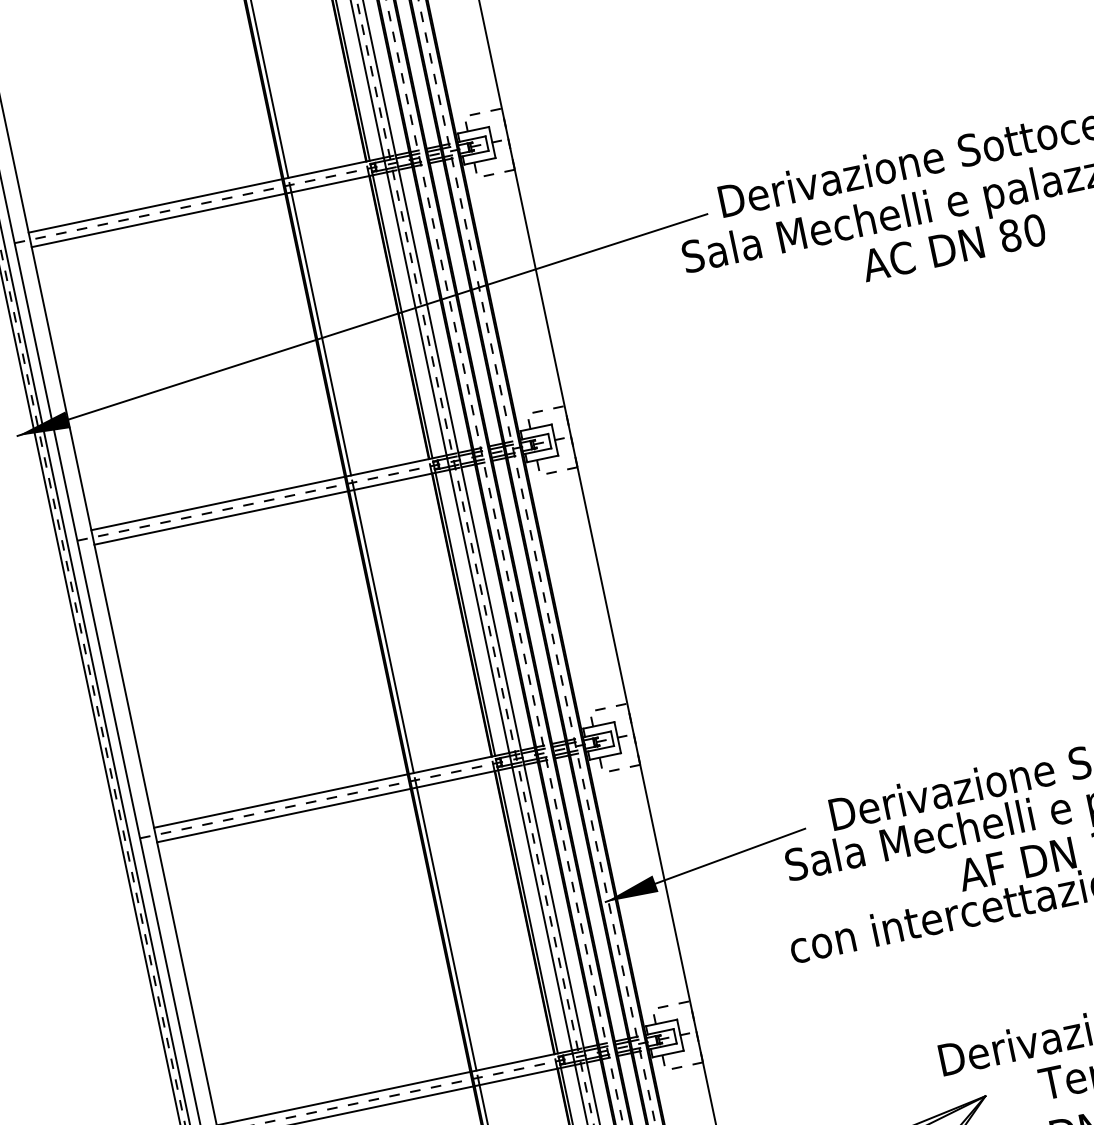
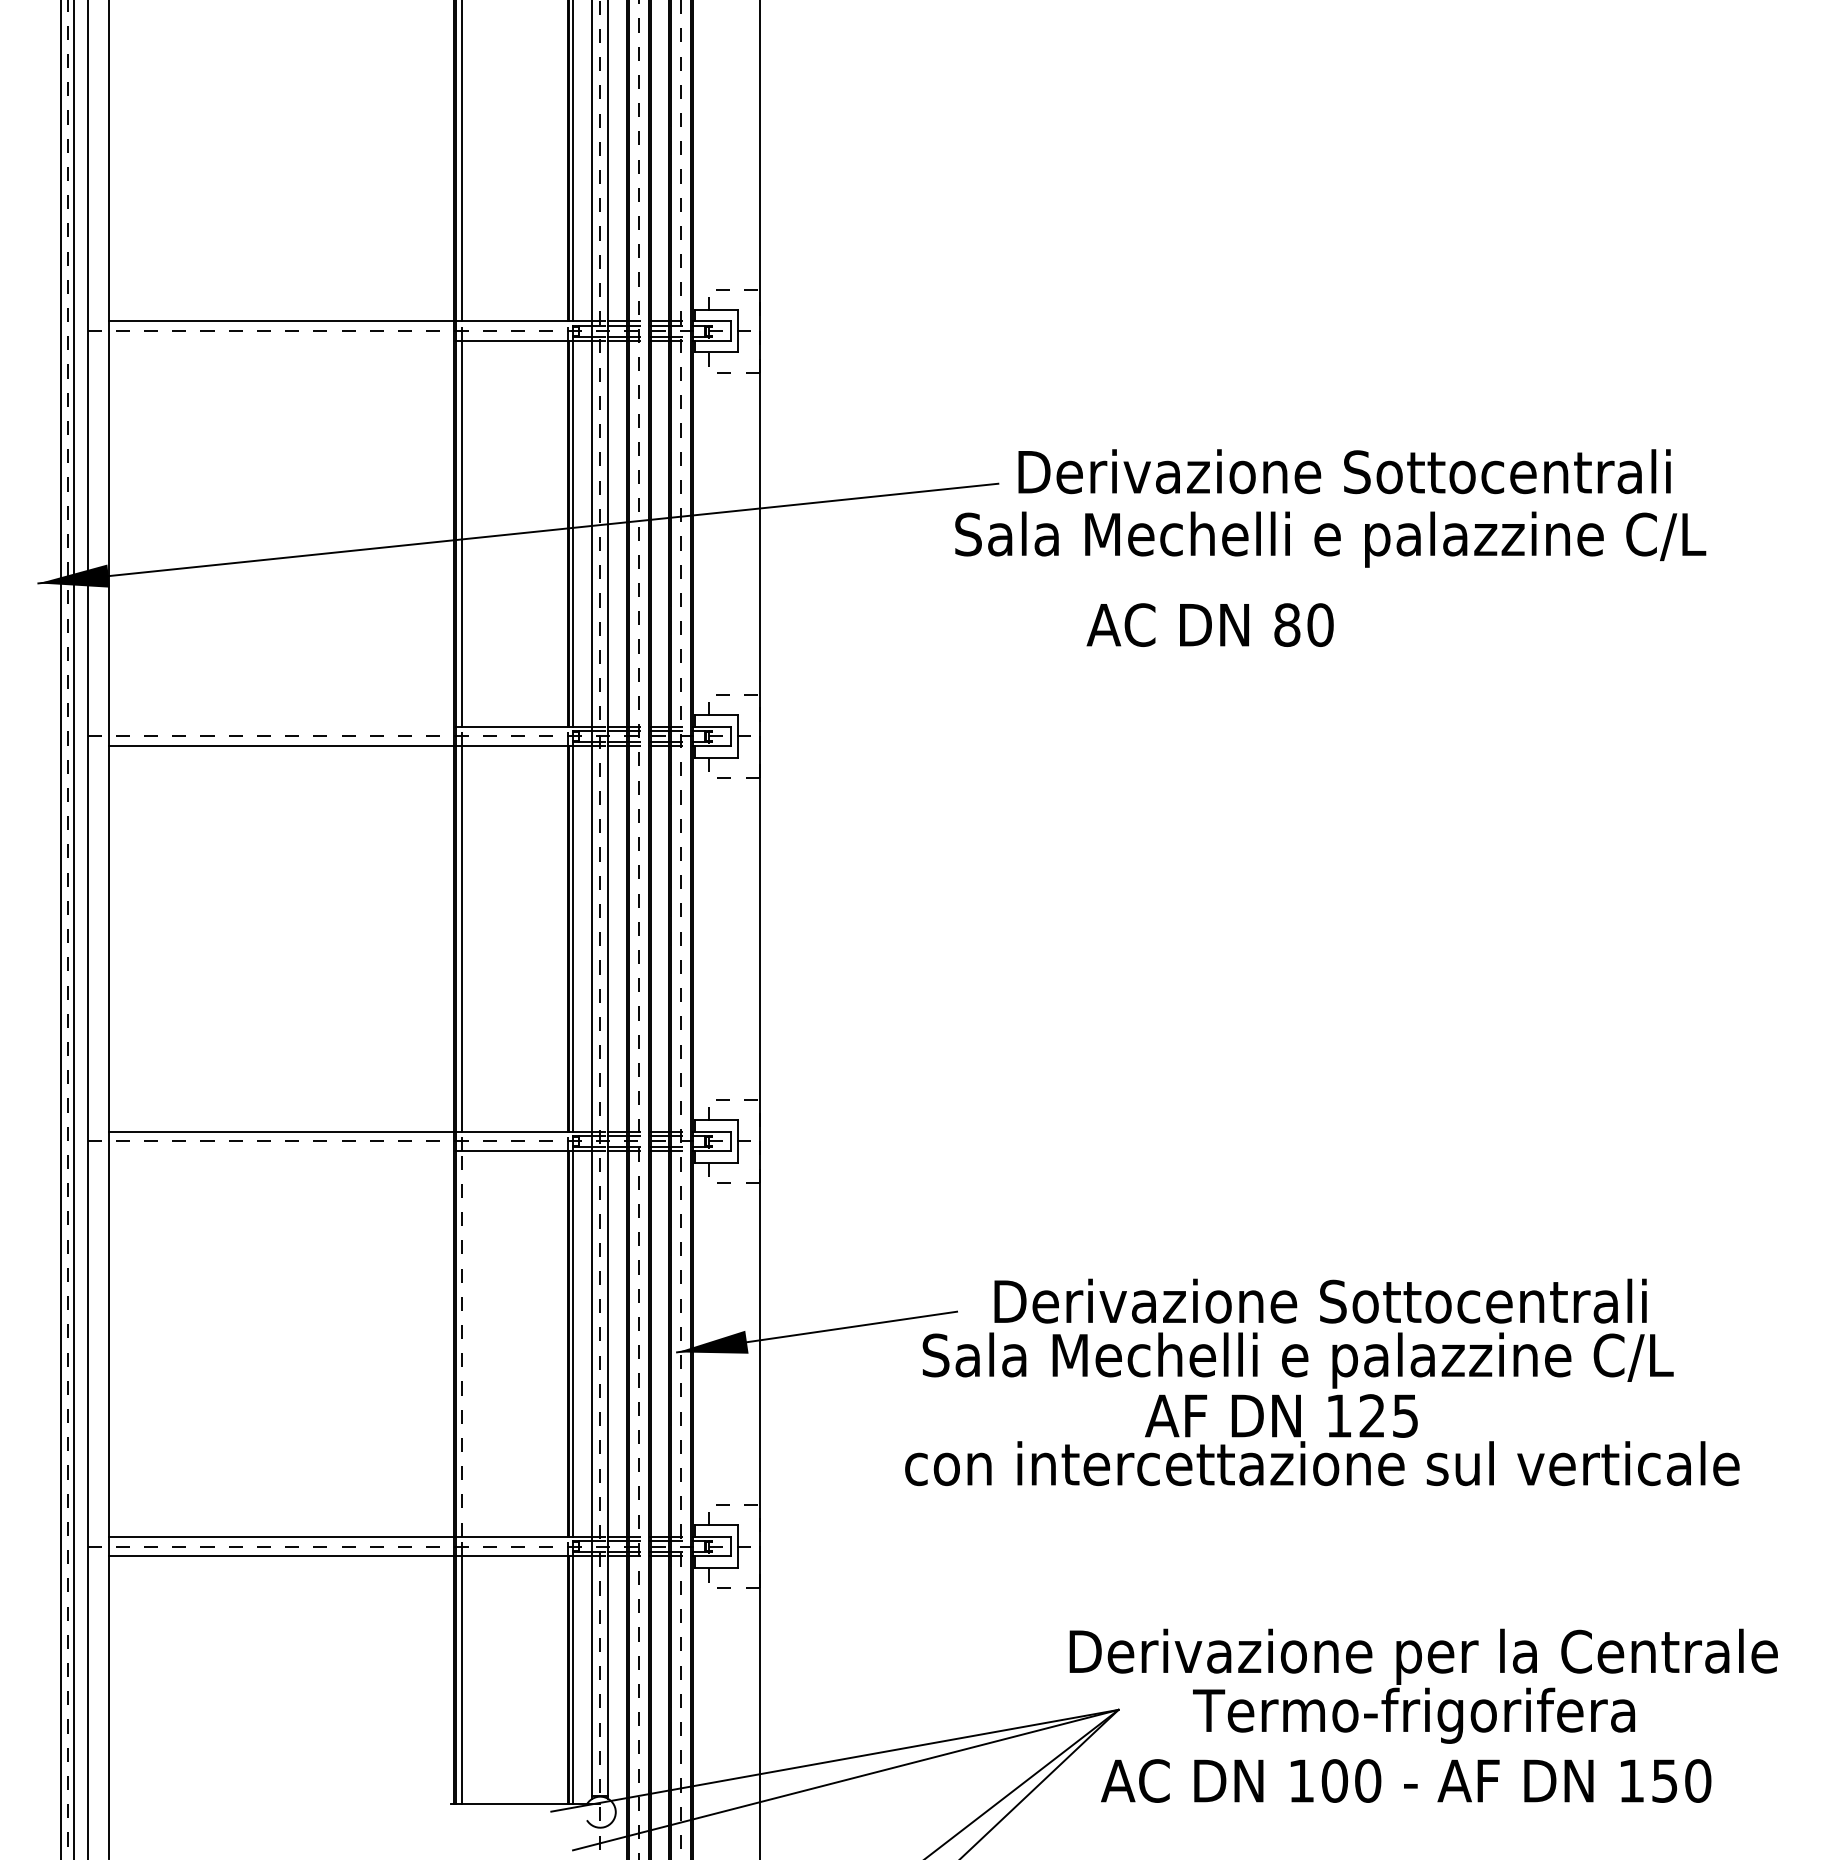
line: (157, 220) -> (280, 341), removed
text: (953, 247) -> (1209, 624), moved
line: (217, 503) -> (280, 726), removed
line: (283, 815) -> (280, 1151), removed
line: (446, 929) -> (462, 1344), solid -> dashed

